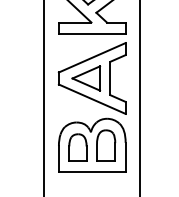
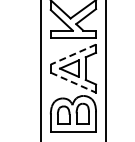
line: (92, 57) -> (73, 54), solid -> dashed
line: (92, 98) -> (73, 82), solid -> dashed

